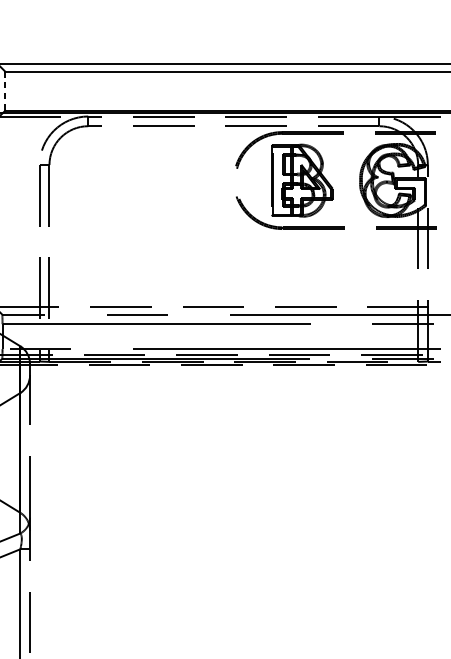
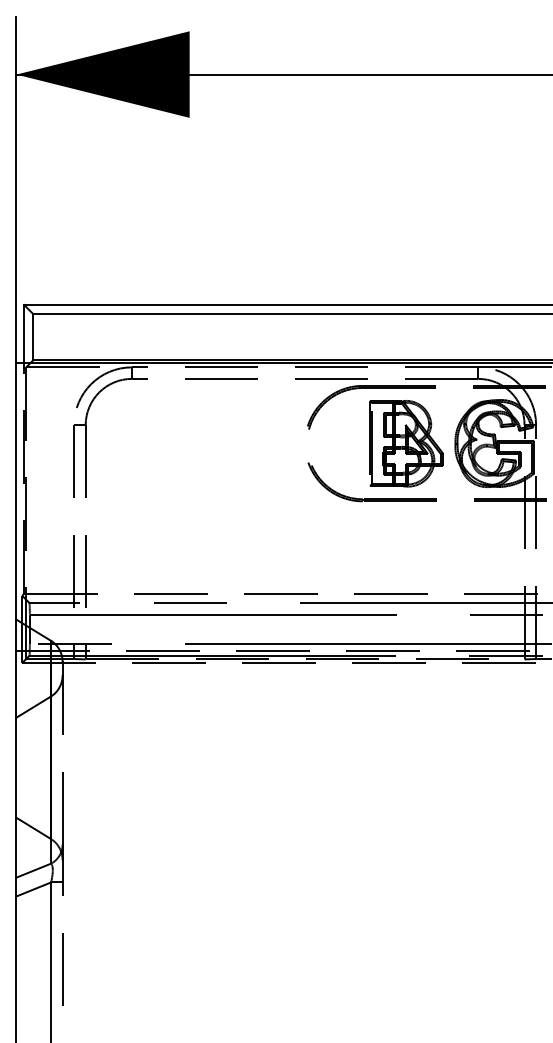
line: (5, 91) -> (33, 337), dashed -> solid
part: (302, 180) -> (406, 443), moved

